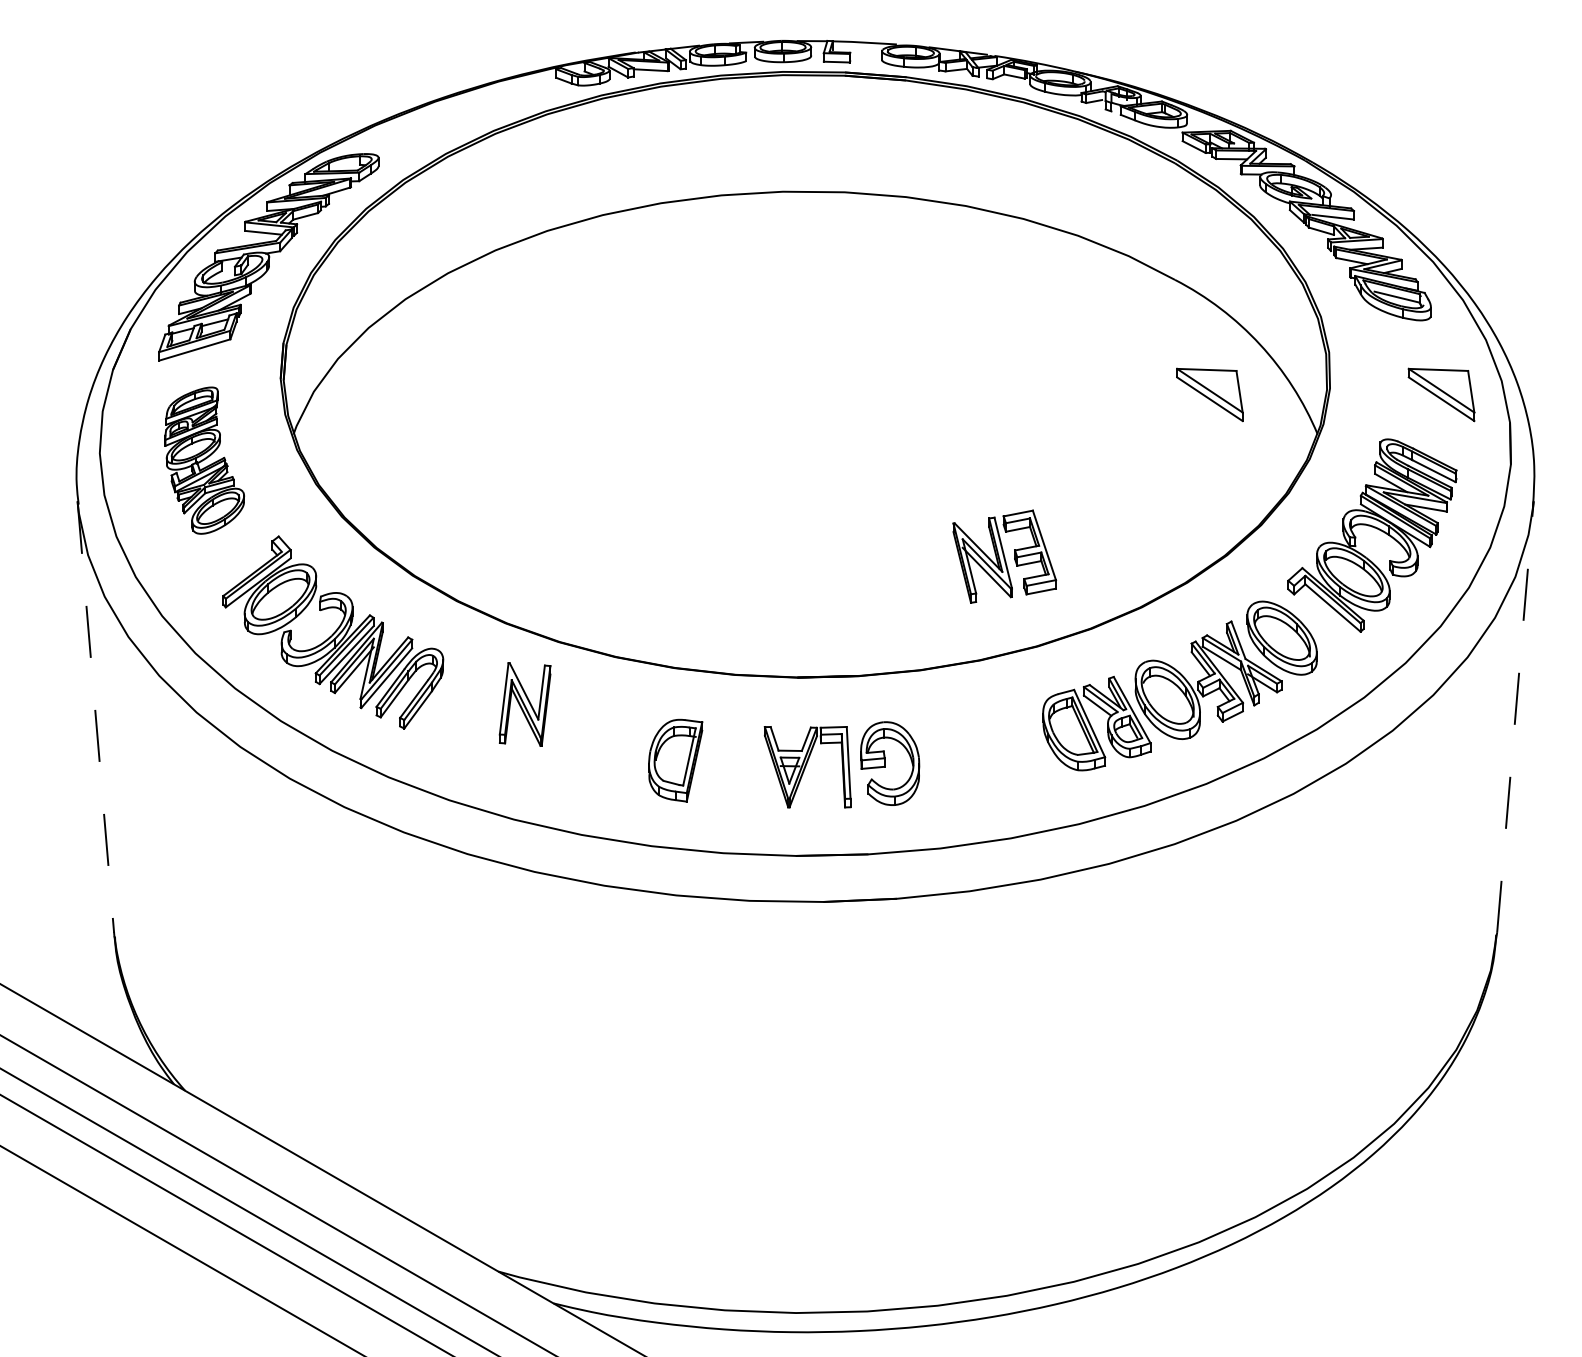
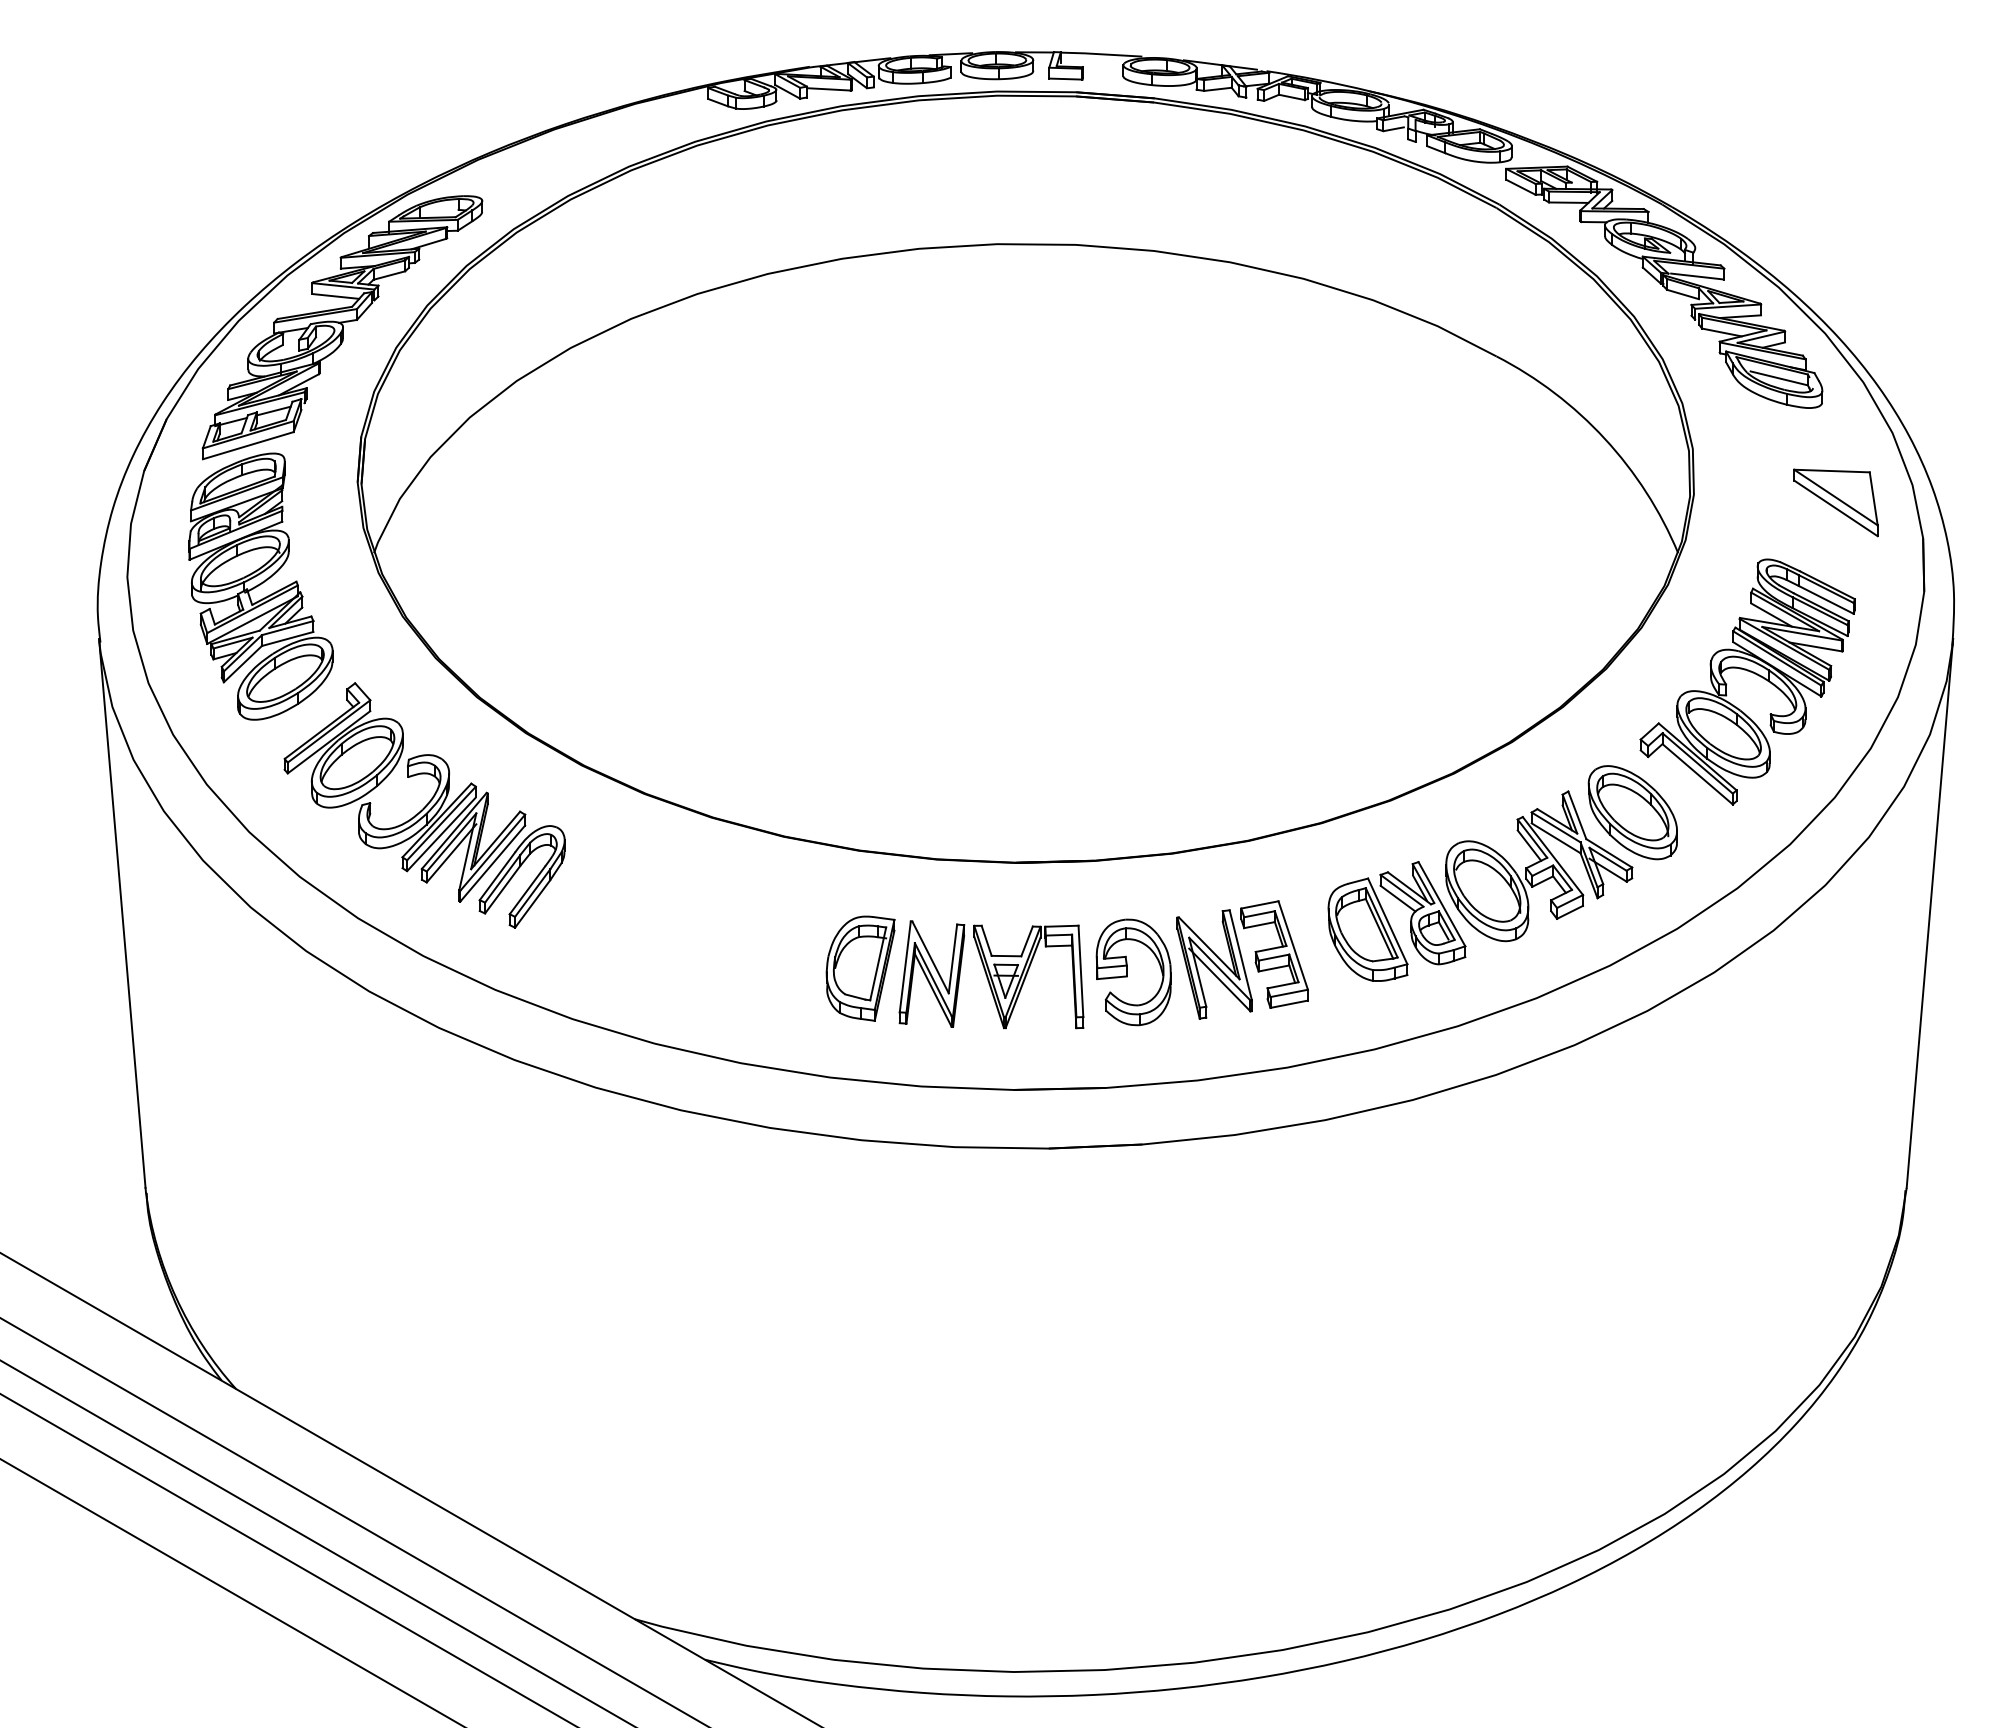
part: (1209, 394) -> (1540, 502), removed
part: (204, 460) -> (260, 586), size x1.43
part: (1004, 556) -> (1242, 959), moved
part: (524, 704) -> (931, 973), moved
line: (1515, 717) -> (1929, 913), dashed -> solid
line: (96, 718) -> (122, 914), dashed -> solid

